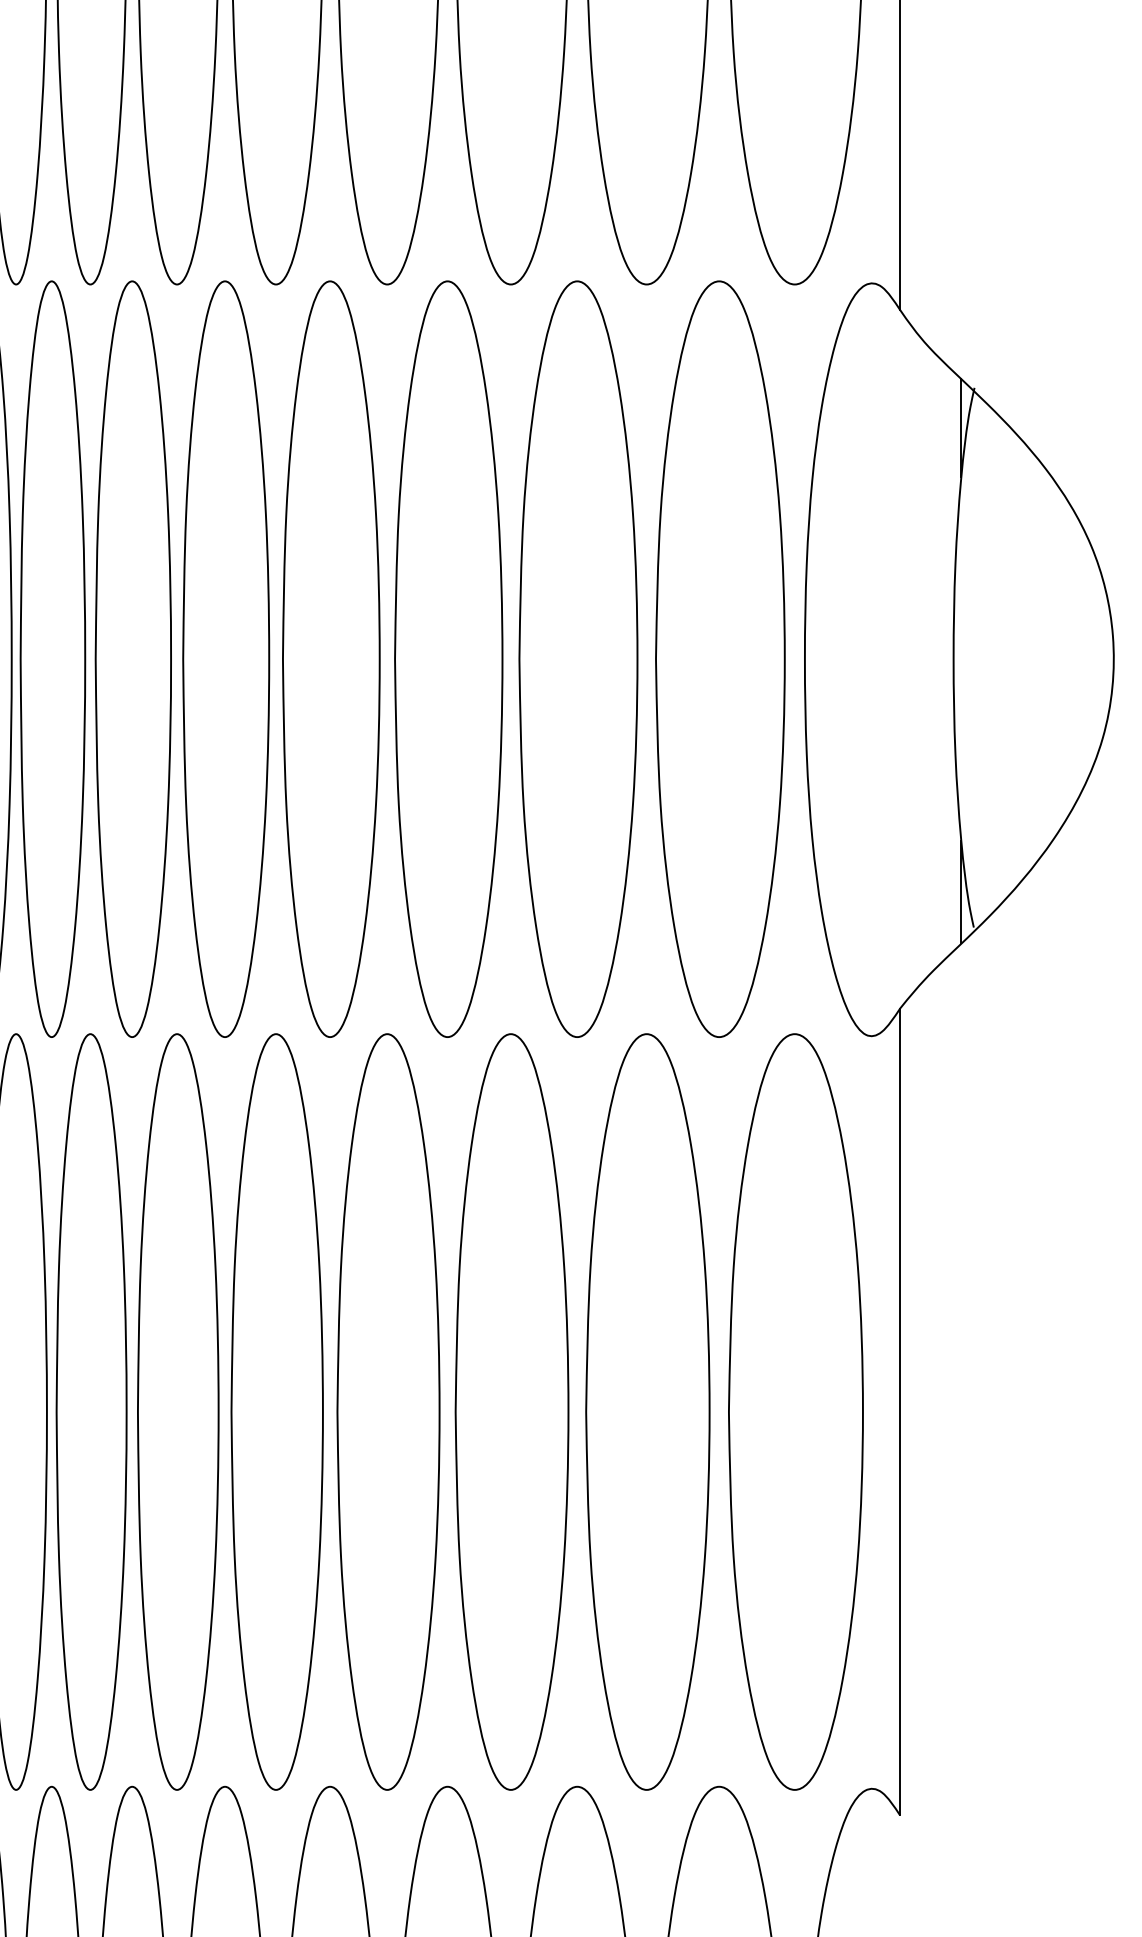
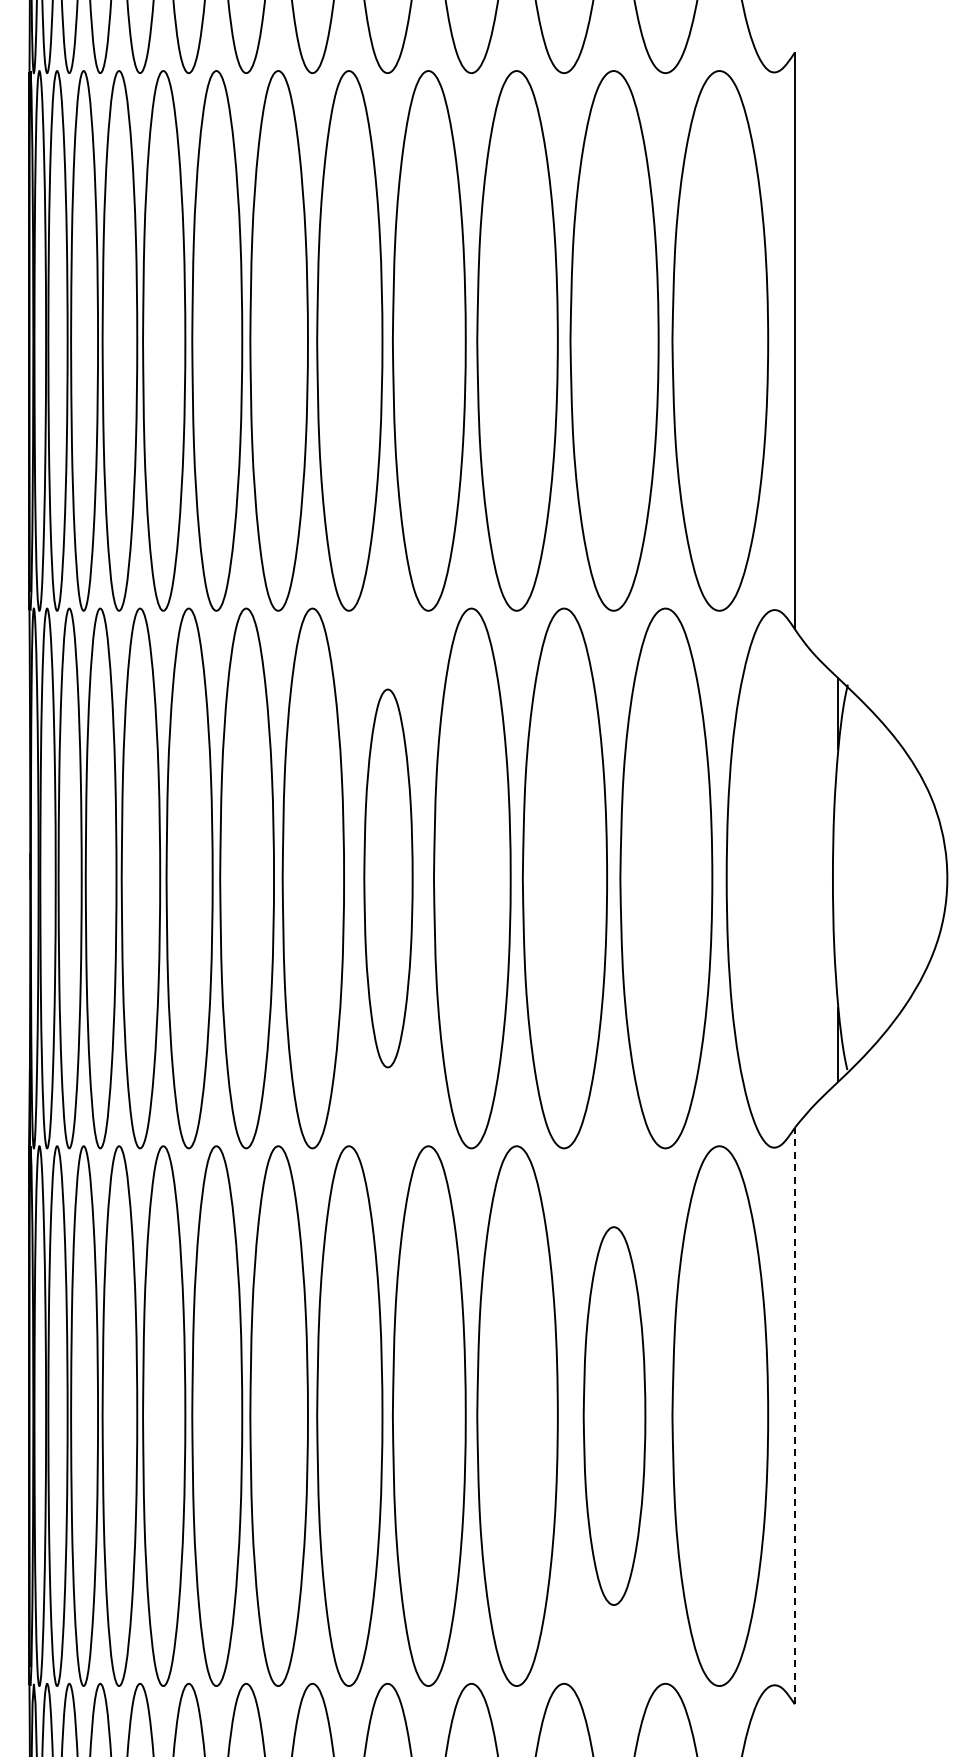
part: (331, 659) -> (388, 878), size x0.7
part: (647, 1411) -> (614, 1415), size x0.7
line: (899, 1411) -> (794, 1415), solid -> dashed

